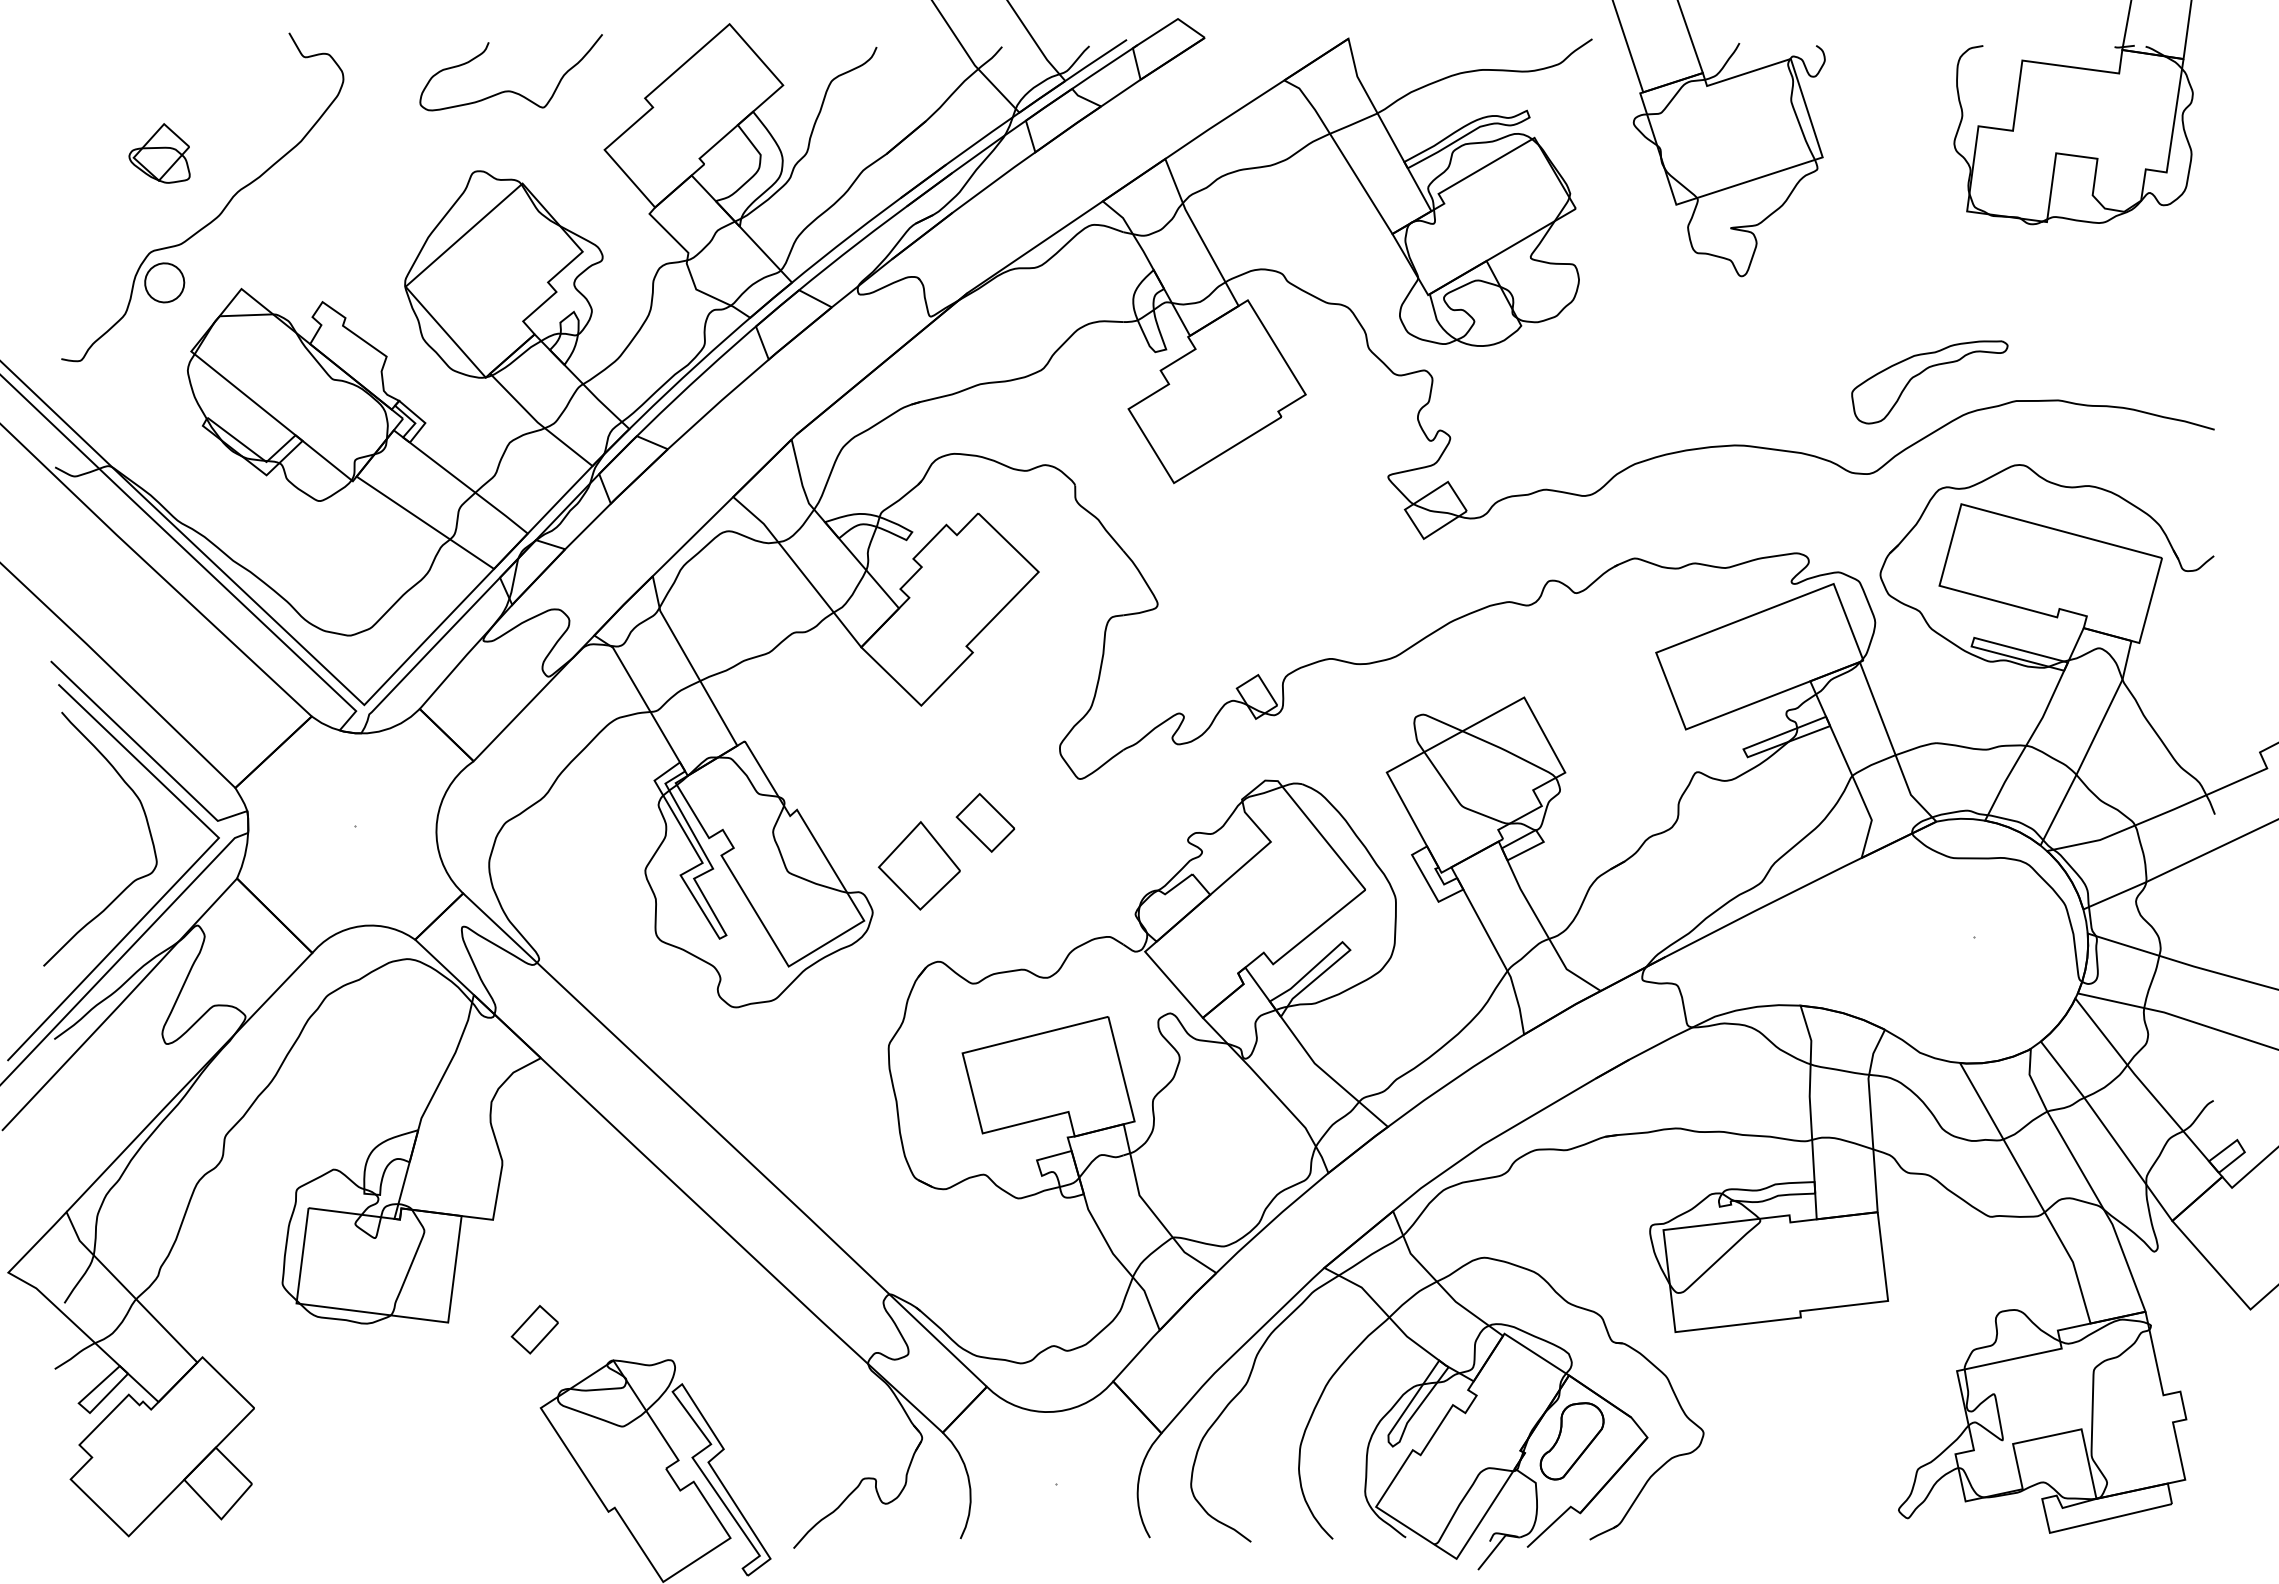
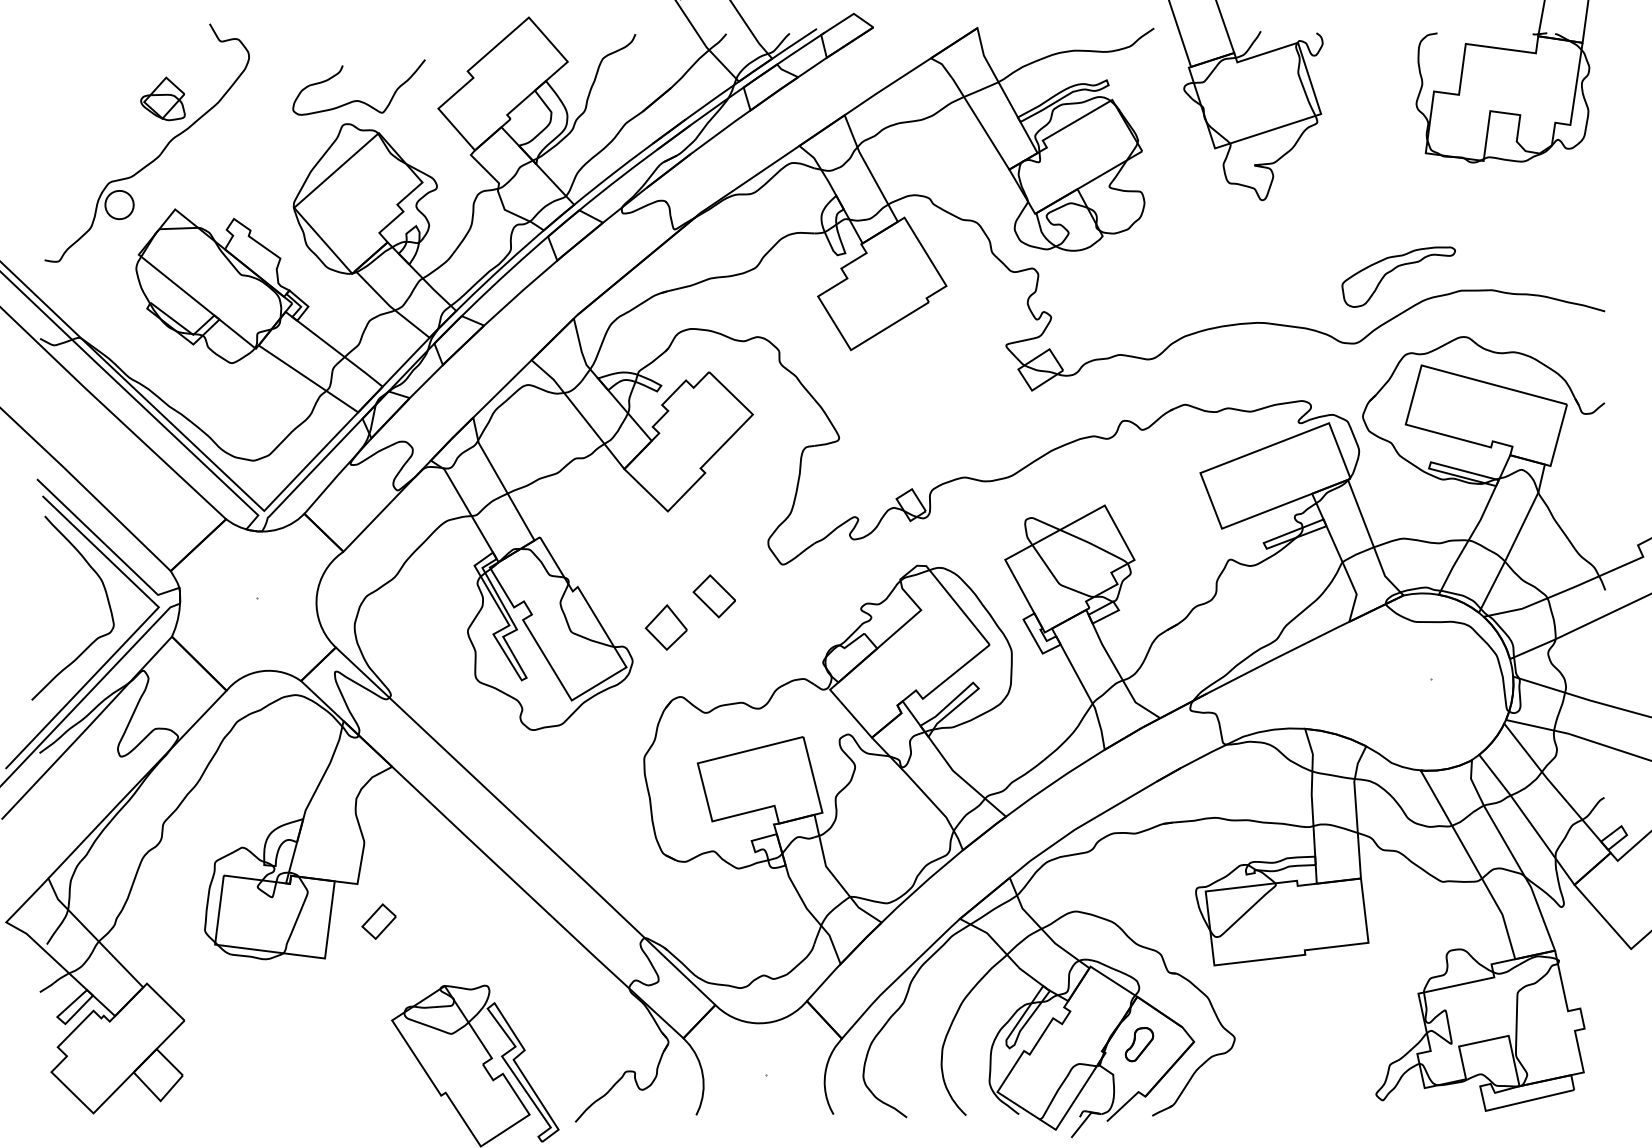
curve: (510, 90) -> (358, 100), moved
part: (159, 153) -> (162, 98), moved
part: (918, 865) -> (665, 627), size x0.7
part: (534, 1329) -> (378, 921), moved
part: (1571, 1441) -> (1139, 1044), size x0.6

